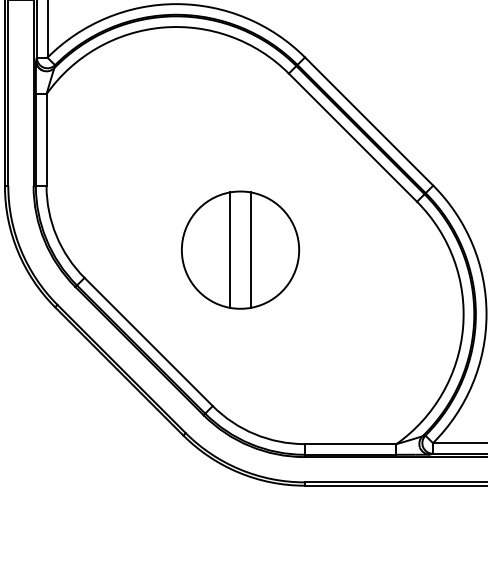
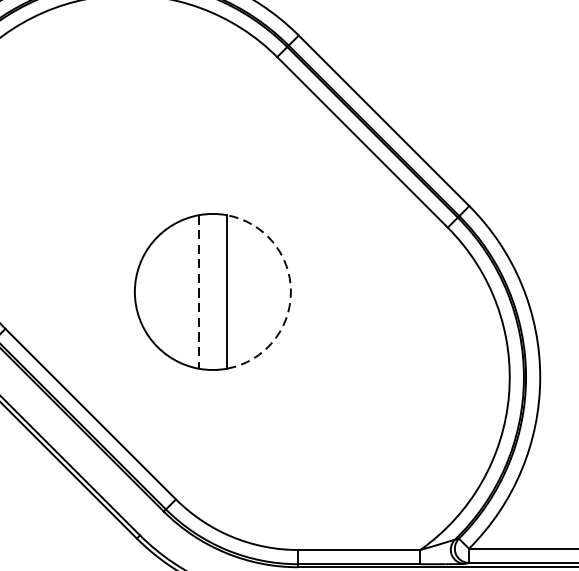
line: (229, 250) -> (198, 292), solid -> dashed
arc: (299, 250) -> (291, 292), solid -> dashed

